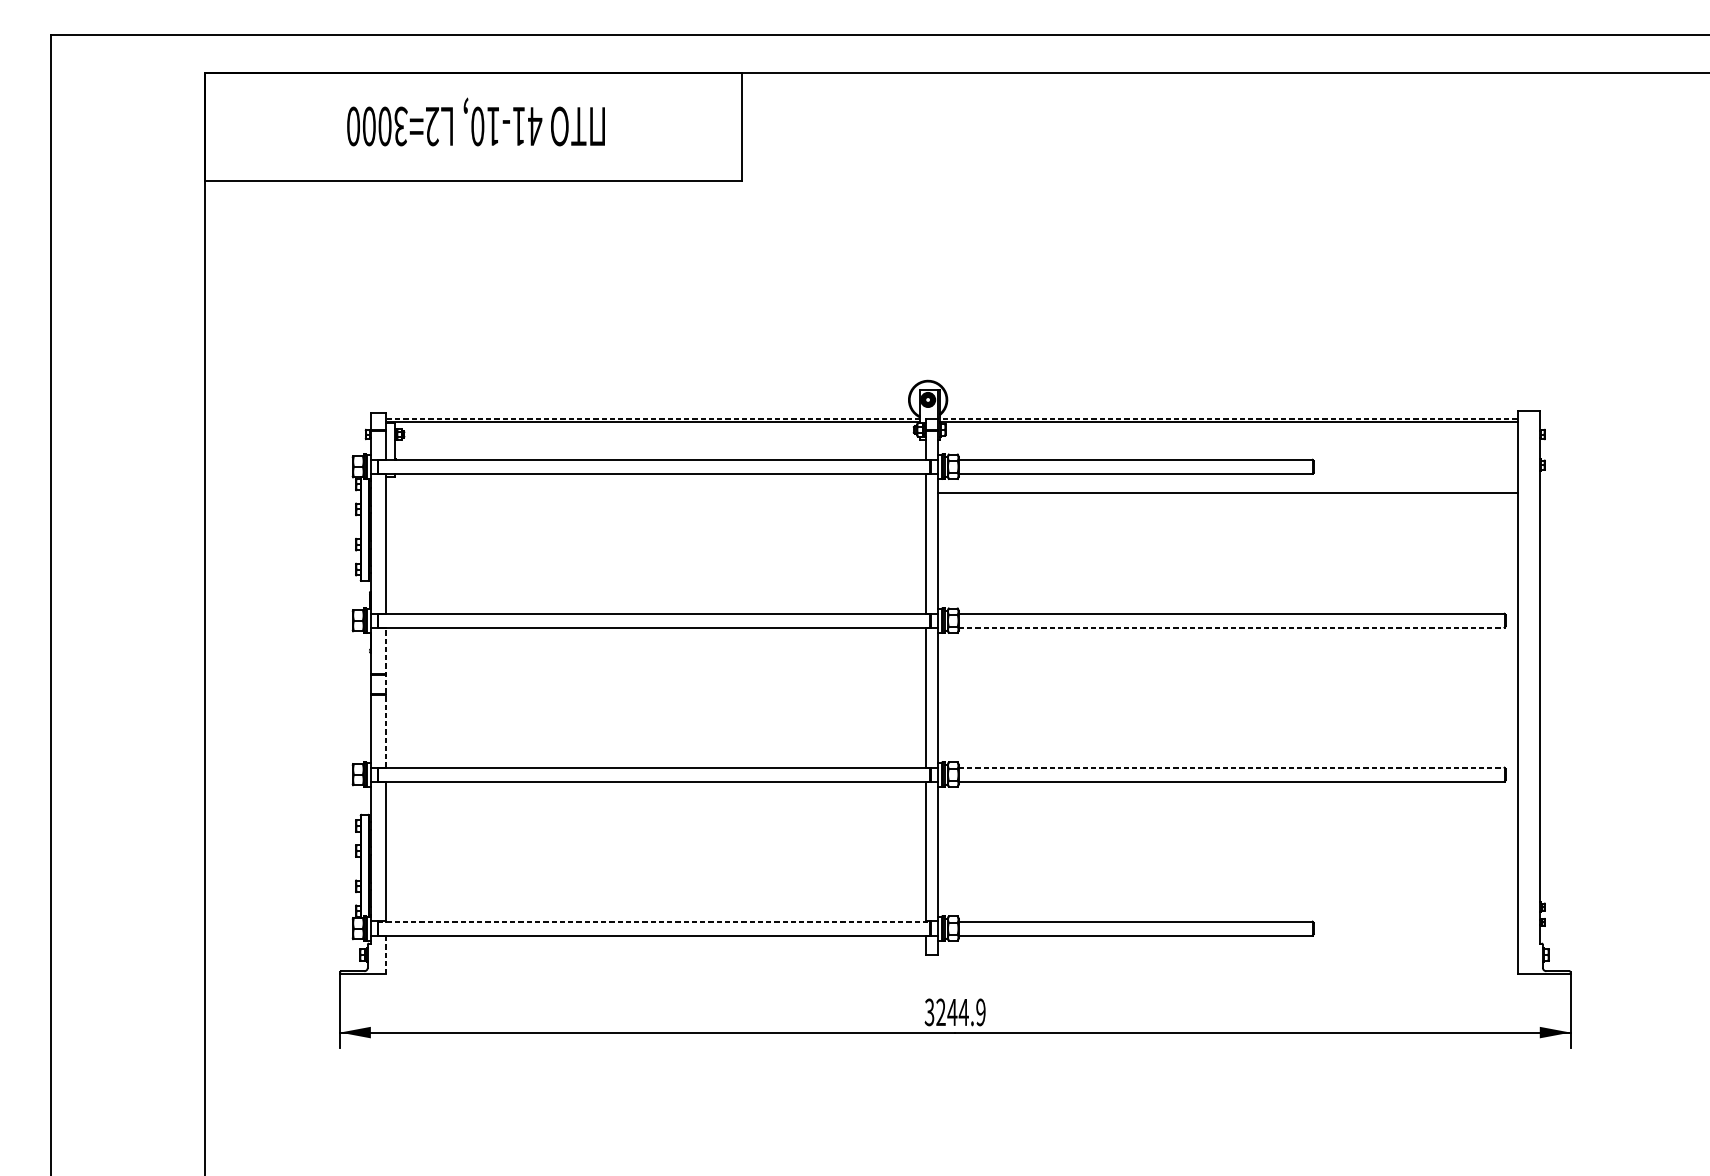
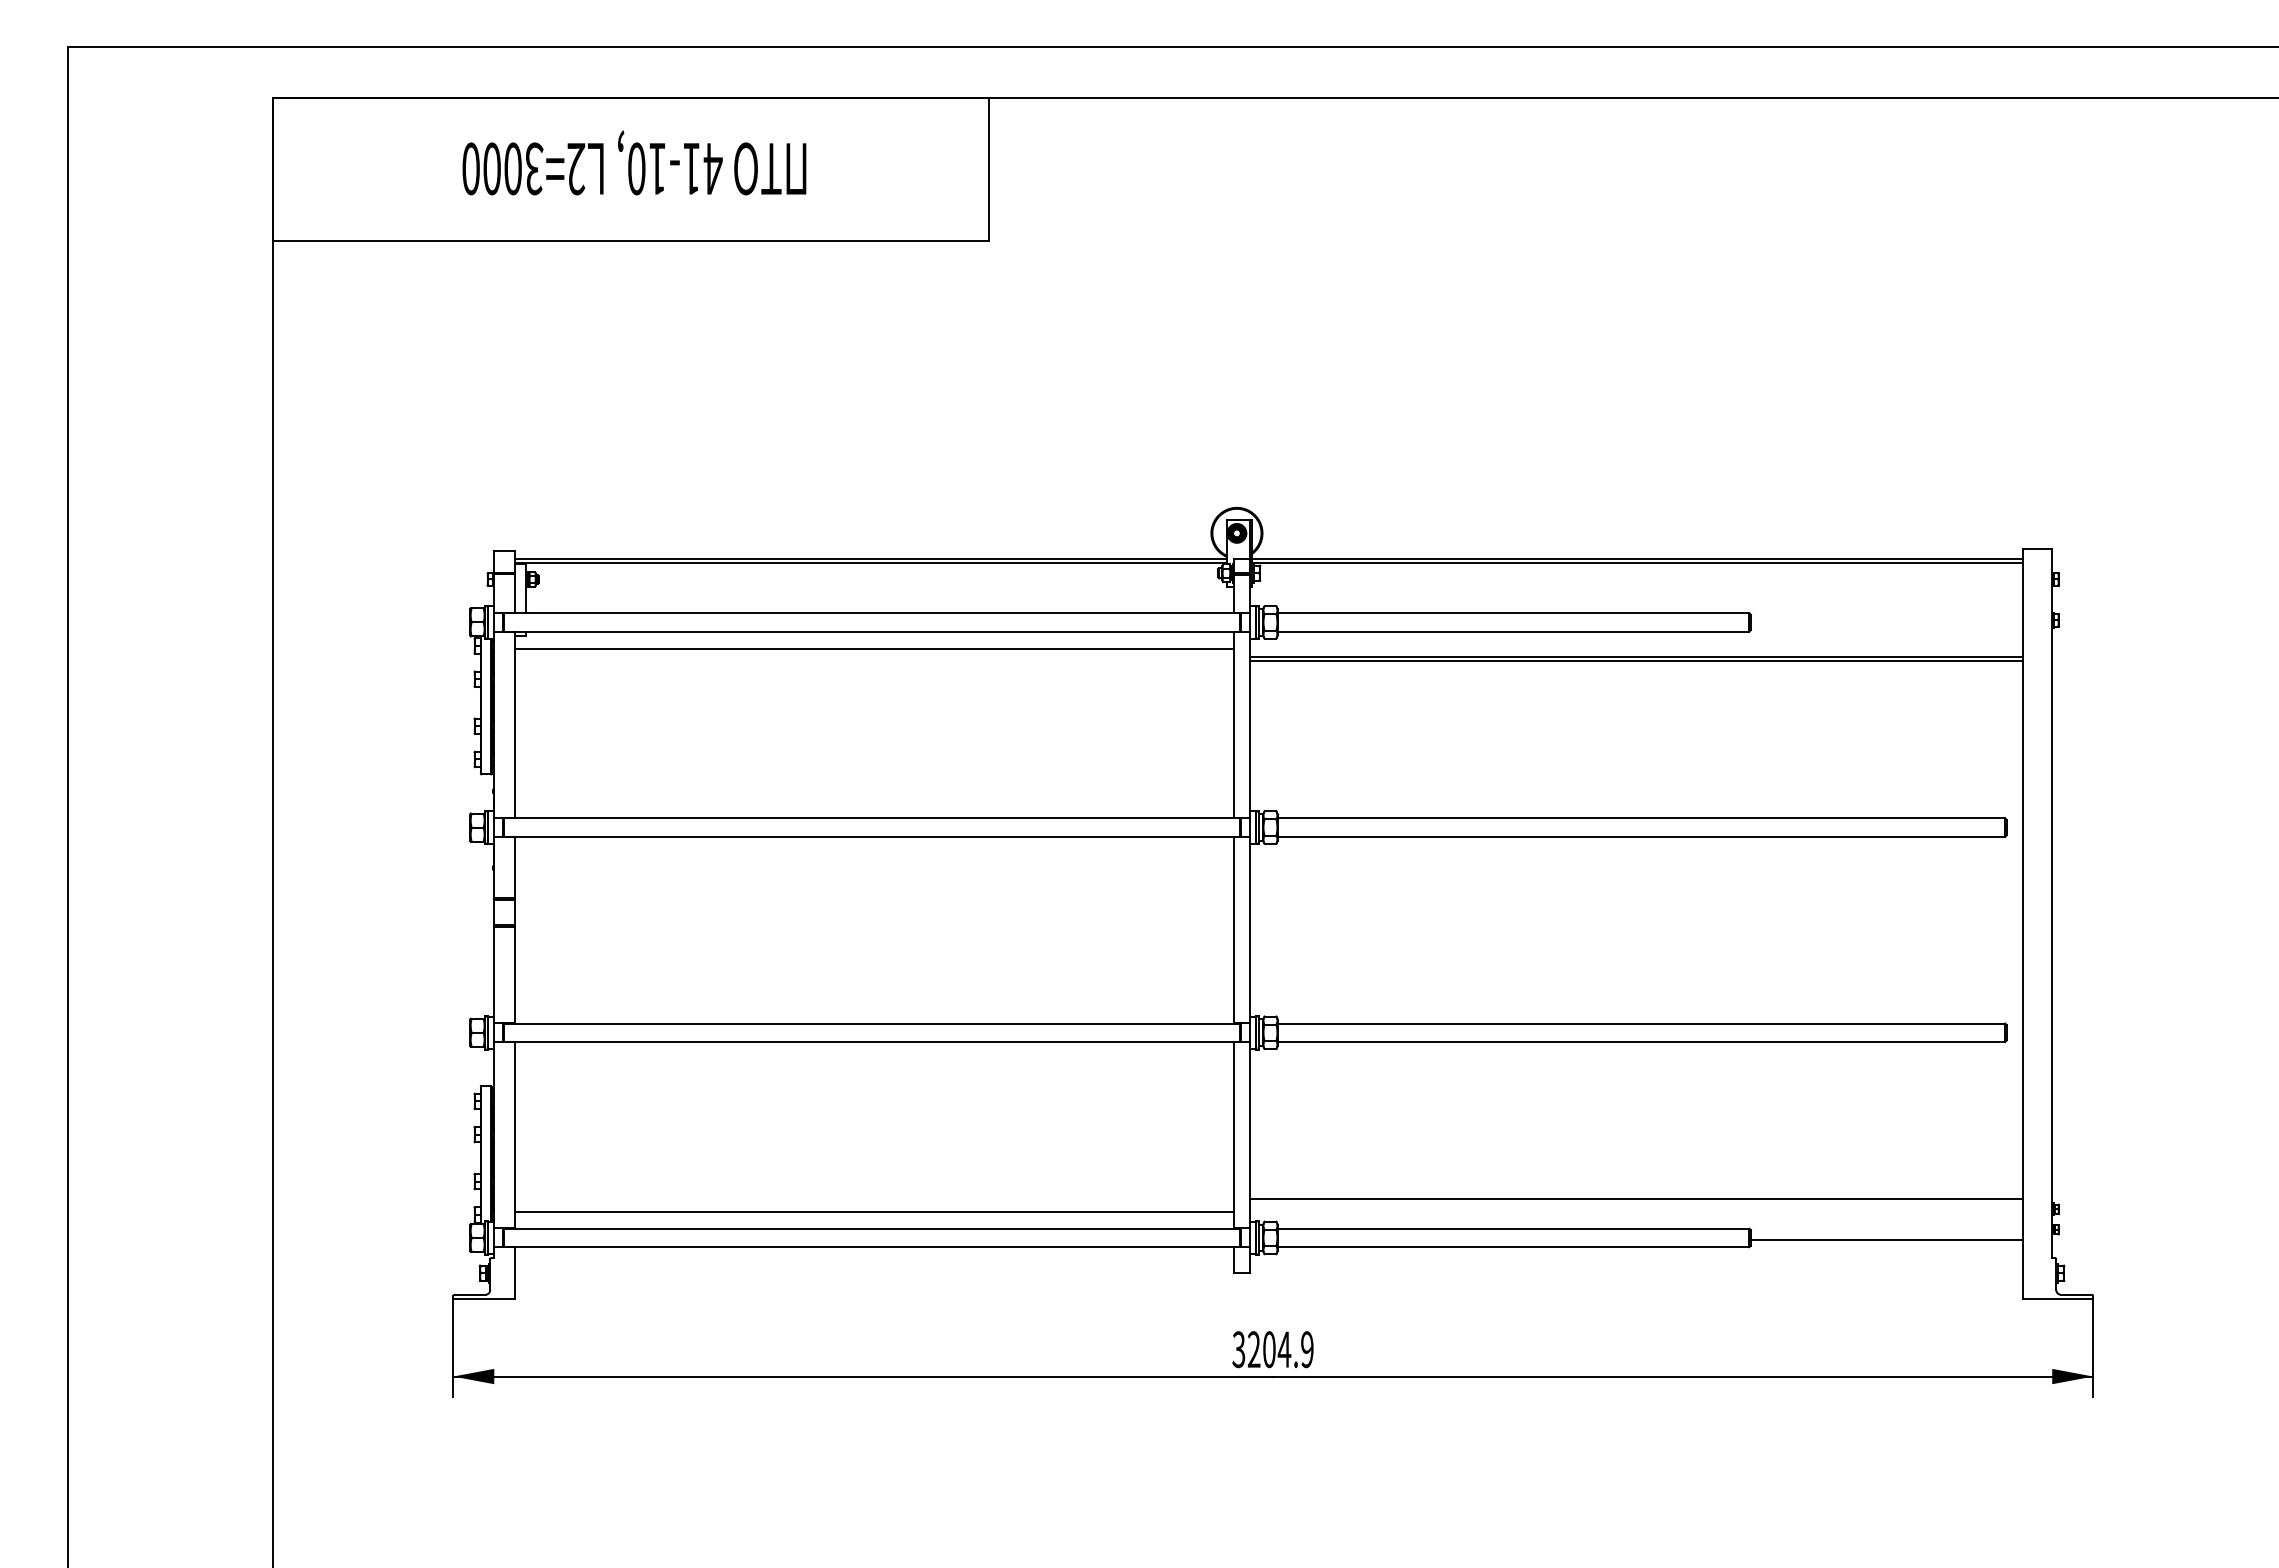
line: (653, 418) -> (870, 558), dashed -> solid
line: (1227, 418) -> (1636, 558), dashed -> solid
line: (656, 486) -> (874, 648), added
line: (1227, 496) -> (1635, 661), added
line: (1231, 627) -> (1641, 836), dashed -> solid
line: (386, 697) -> (514, 929), dashed -> solid
line: (1231, 767) -> (1641, 1023), dashed -> solid
line: (1227, 899) -> (1635, 1199), added
line: (656, 909) -> (874, 1212), added
line: (654, 921) -> (872, 1228), dashed -> solid
line: (1415, 929) -> (1886, 1239), added
line: (386, 955) -> (514, 1273), dashed -> solid
text: (952, 1012) -> (1269, 1349), 3244.9 -> 3204.9

